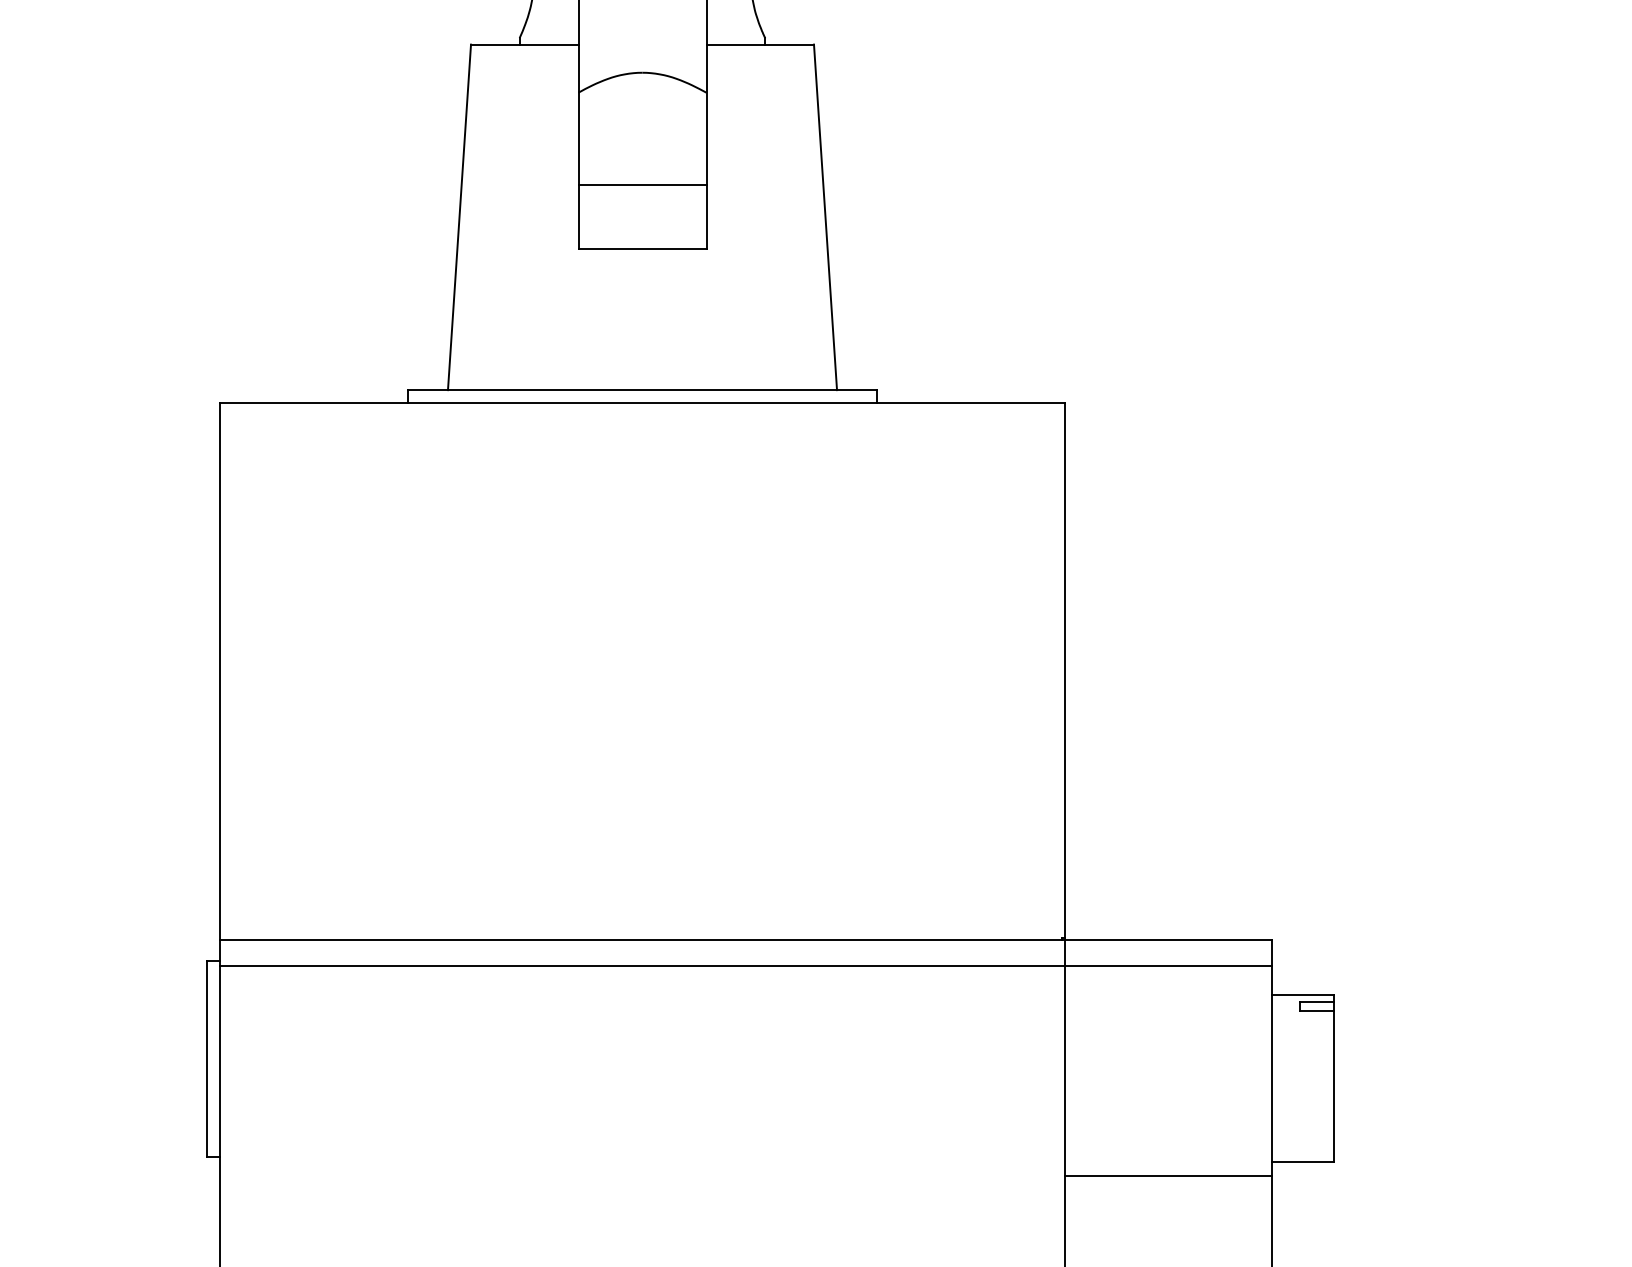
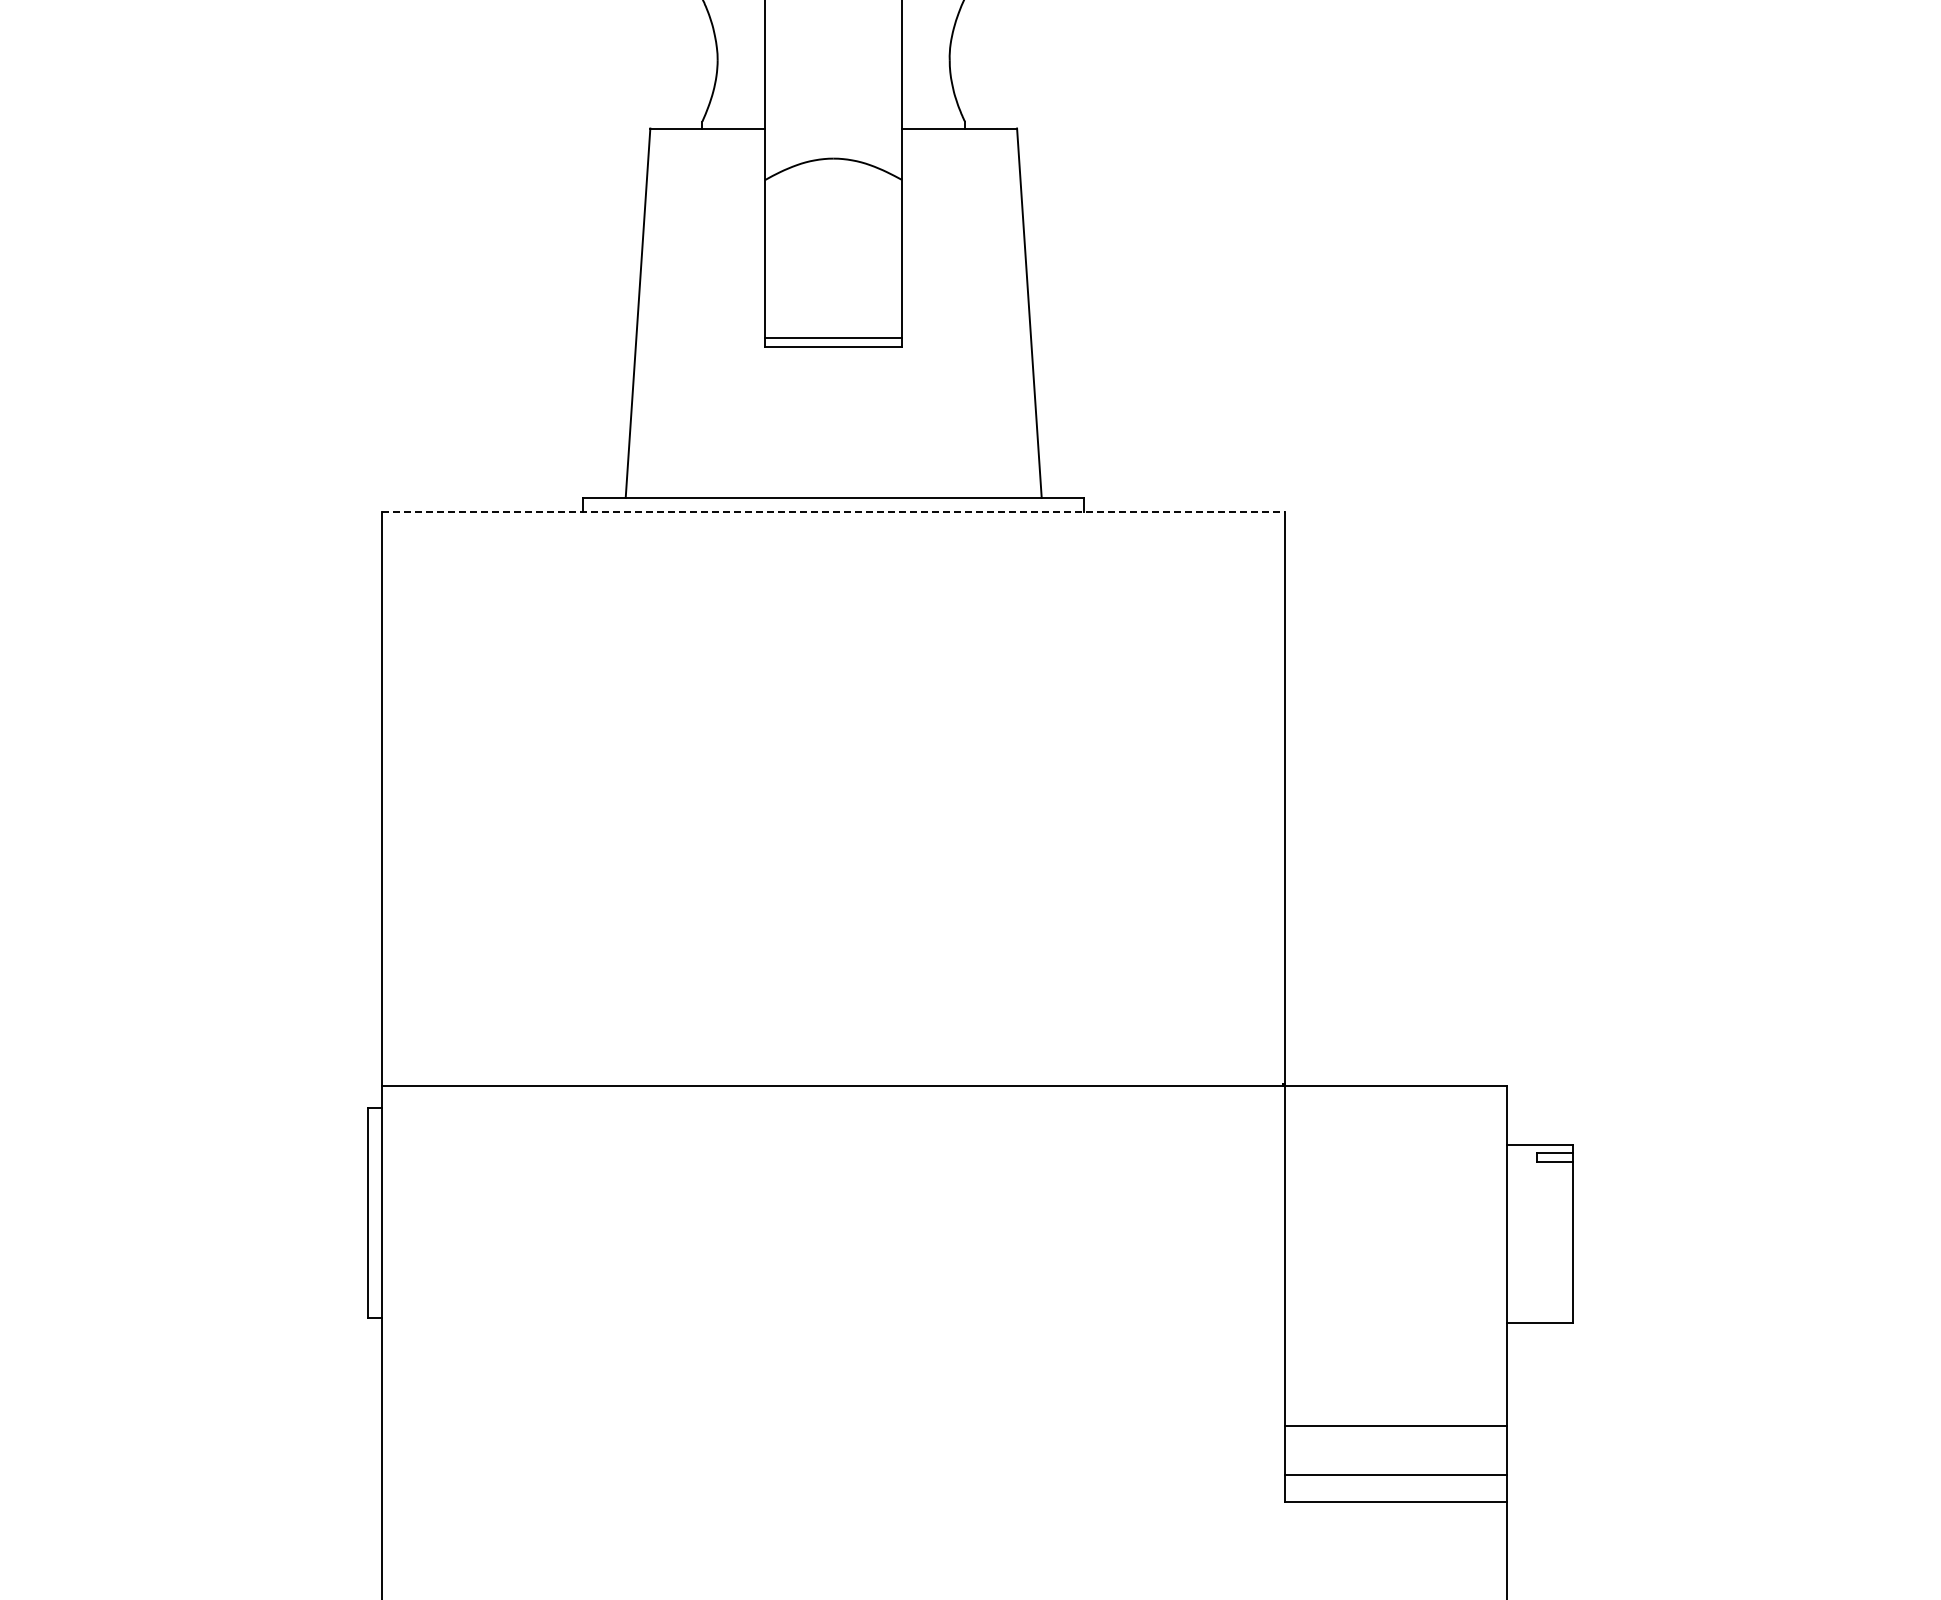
line: (642, 185) -> (833, 338), moved
line: (642, 402) -> (833, 511), solid -> dashed
line: (746, 965) -> (944, 1113), removed
line: (1167, 1176) -> (1395, 1426), moved

